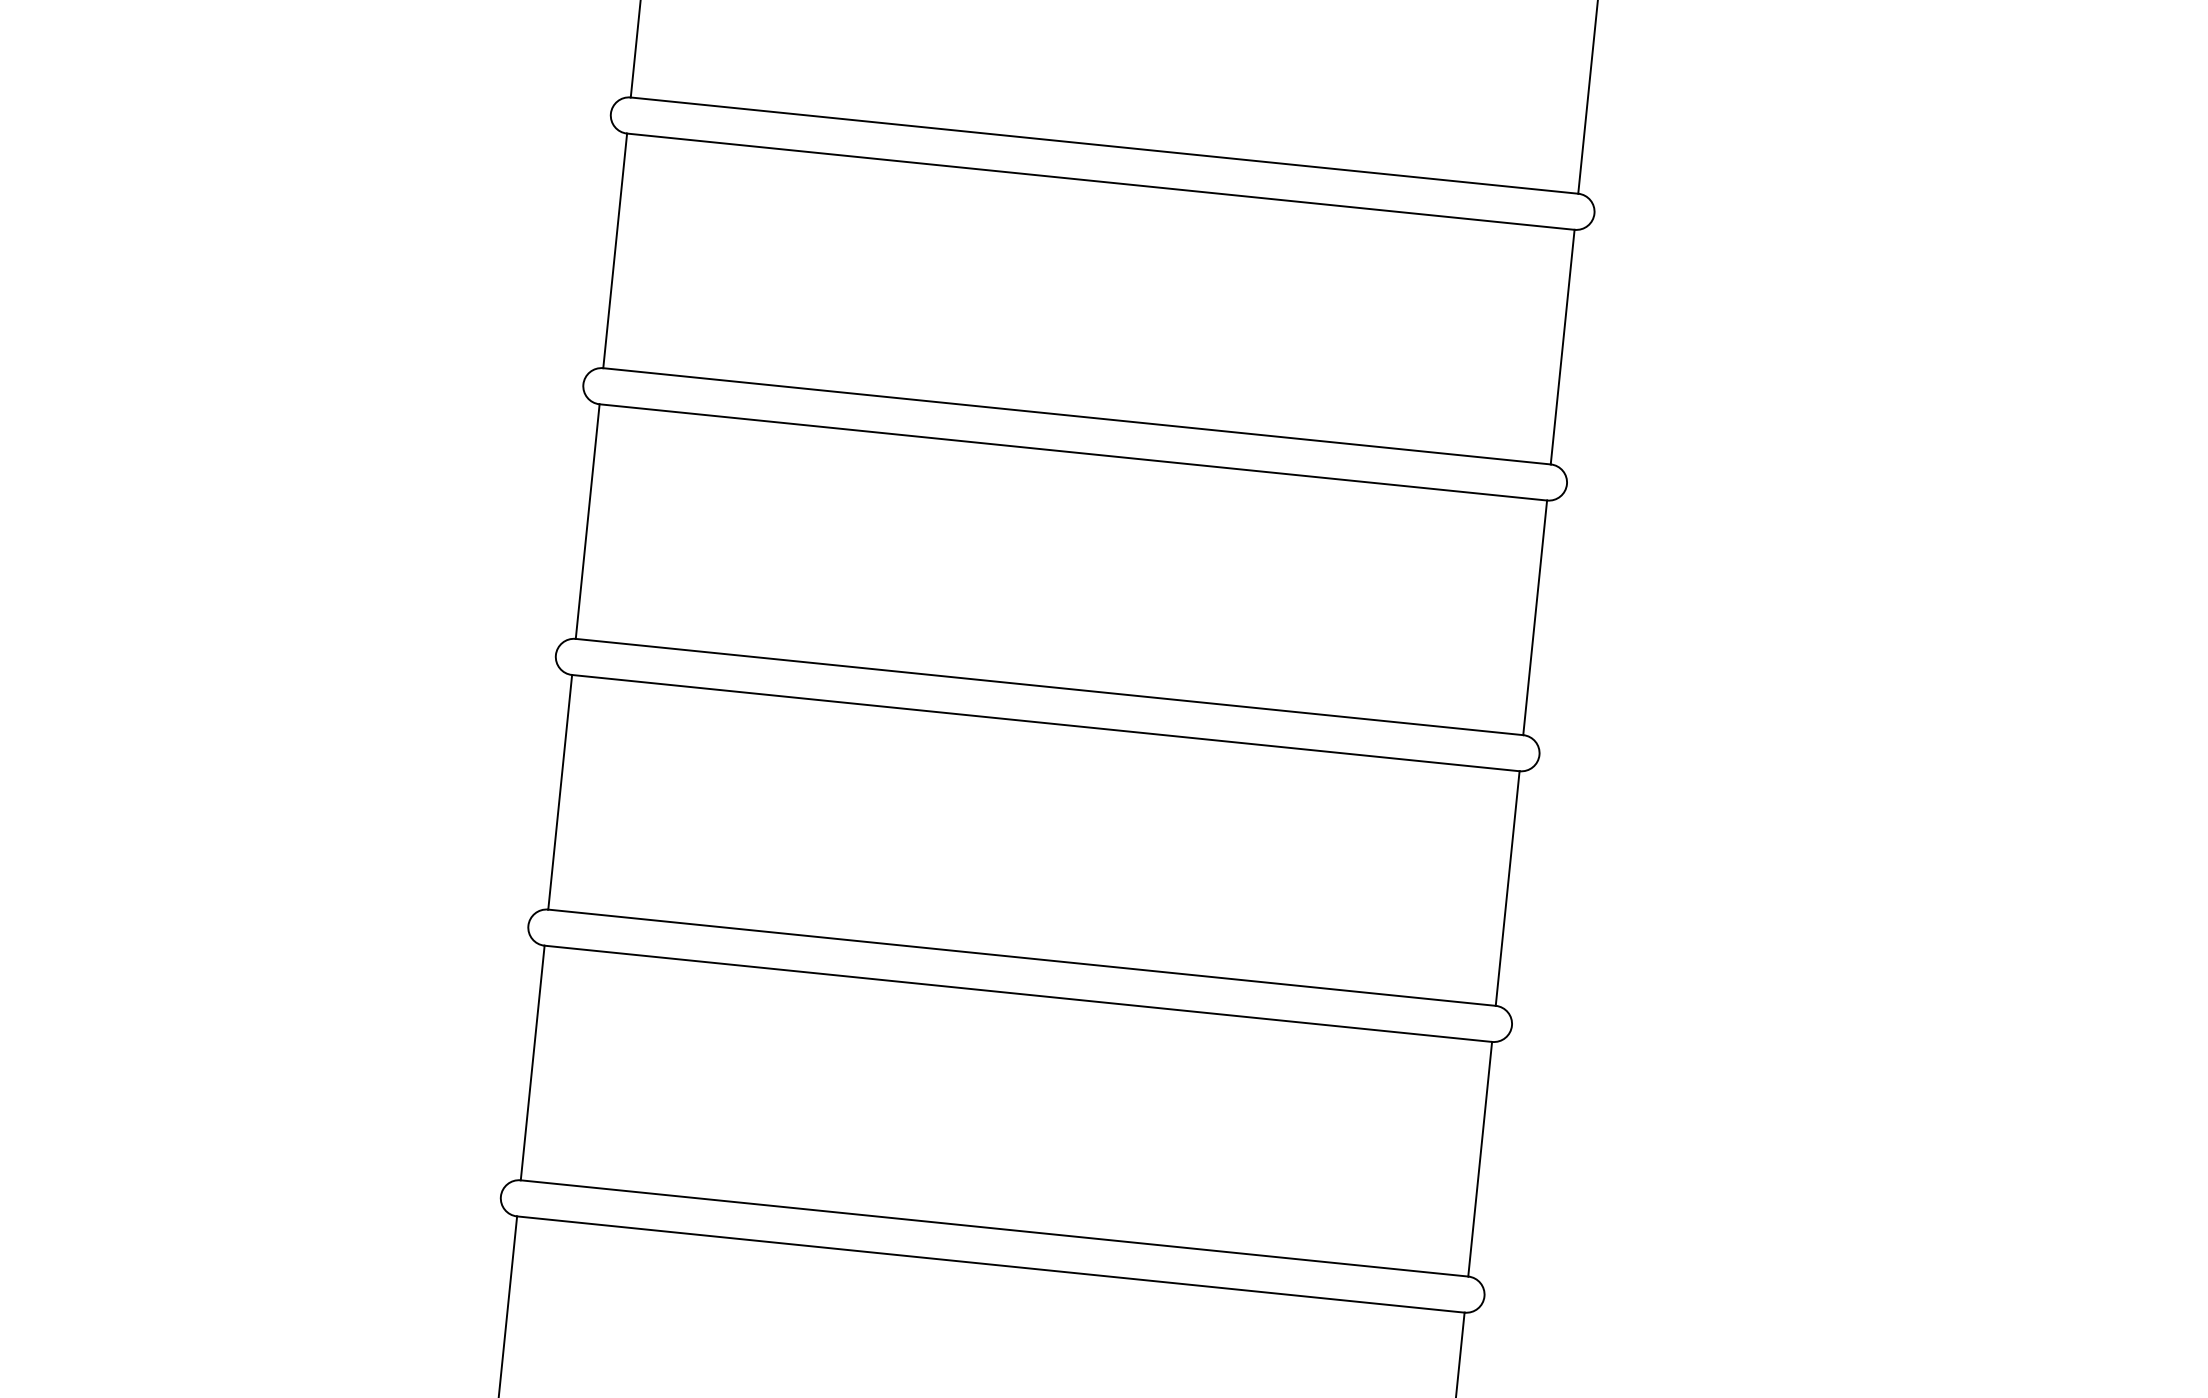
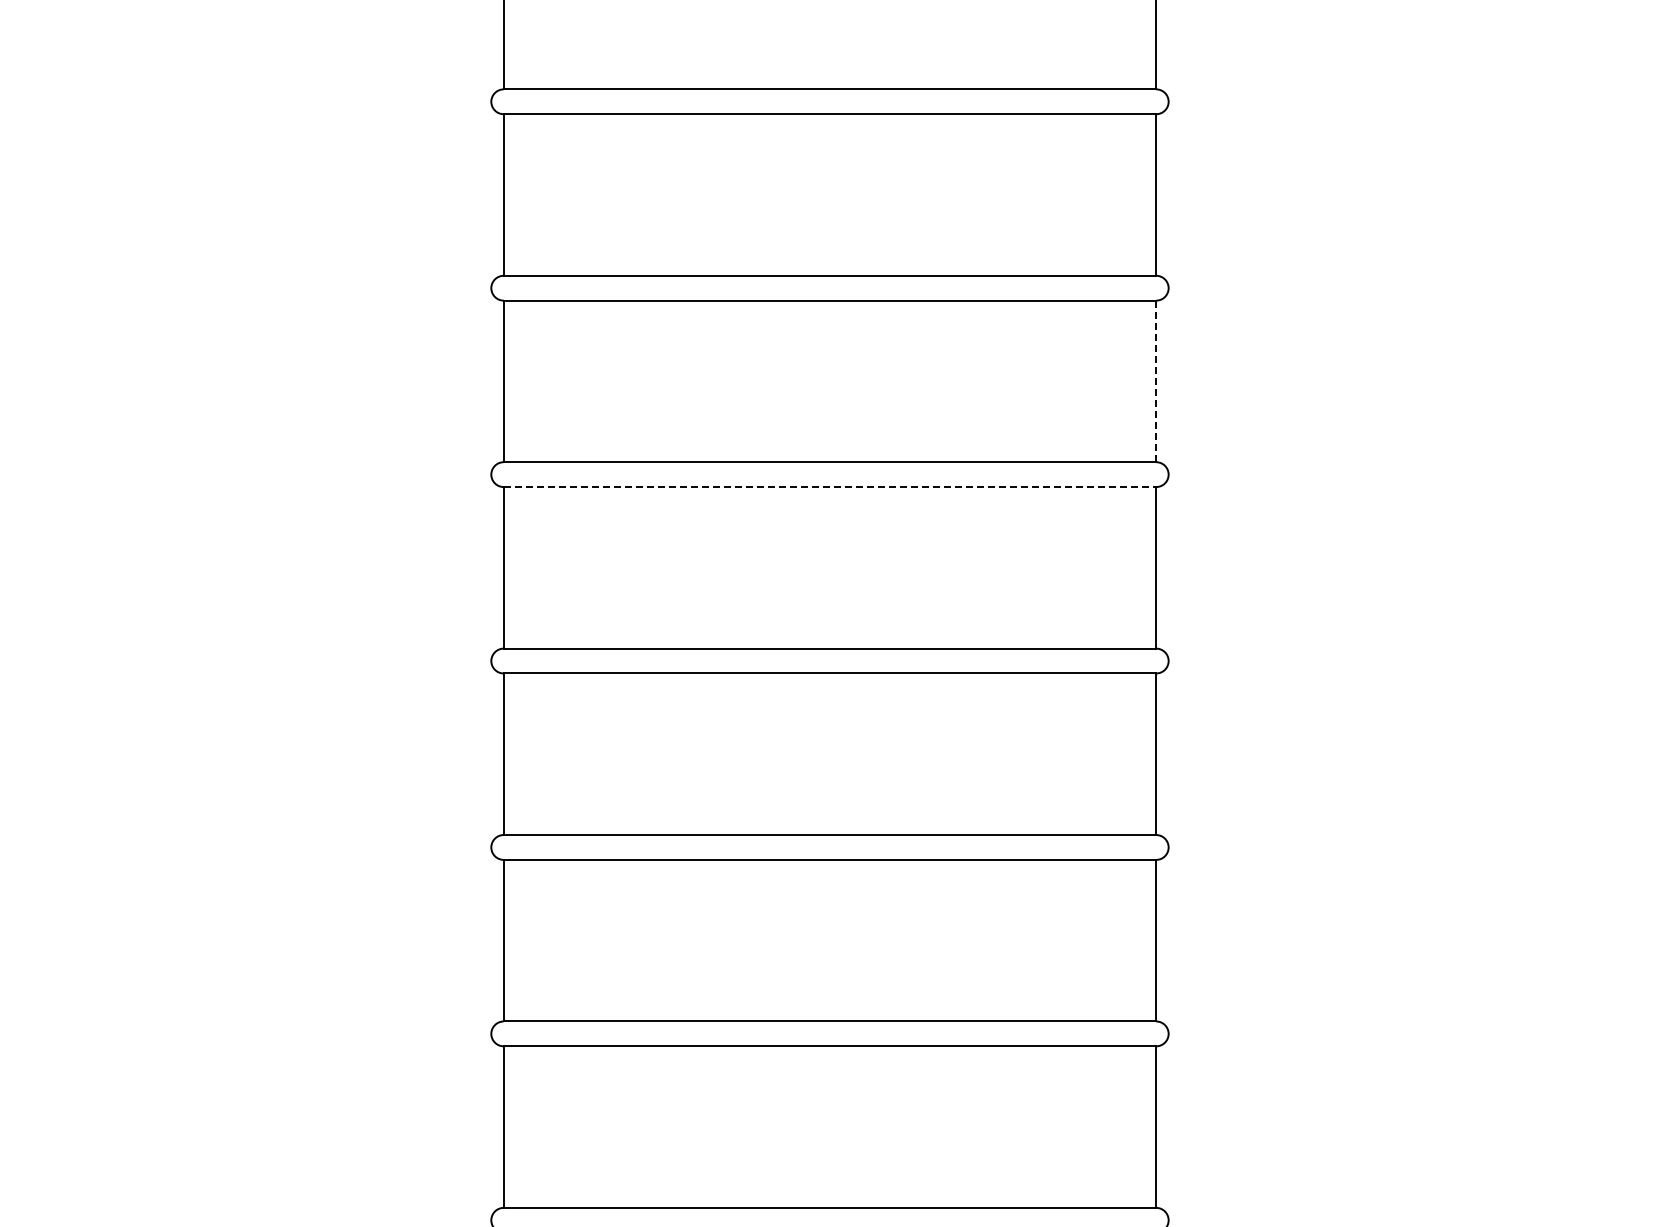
line: (1563, 347) -> (1156, 381), solid -> dashed
line: (1074, 453) -> (830, 487), solid -> dashed

